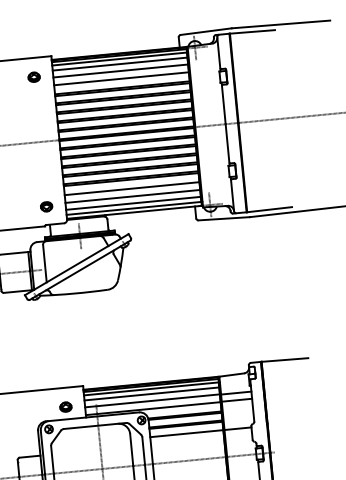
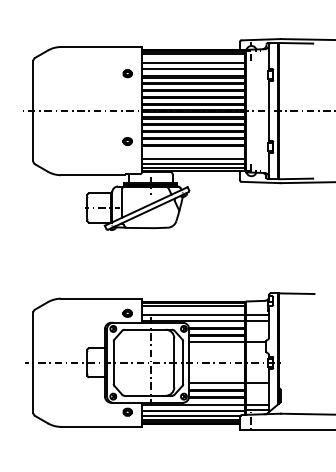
line: (119, 63) -> (193, 57), removed
part: (33, 77) -> (127, 73), moved
line: (131, 189) -> (193, 153), removed
part: (46, 206) -> (127, 141), moved
line: (151, 393) -> (193, 309), removed

